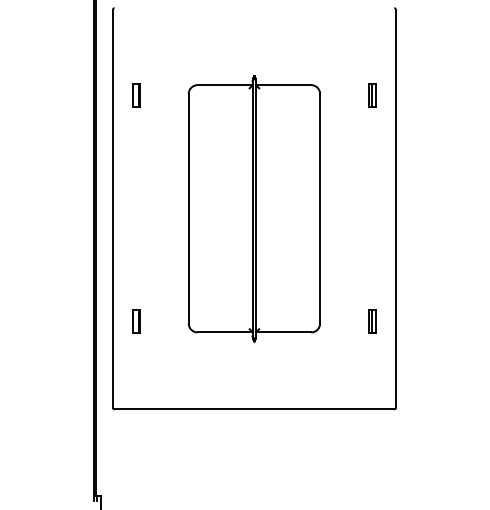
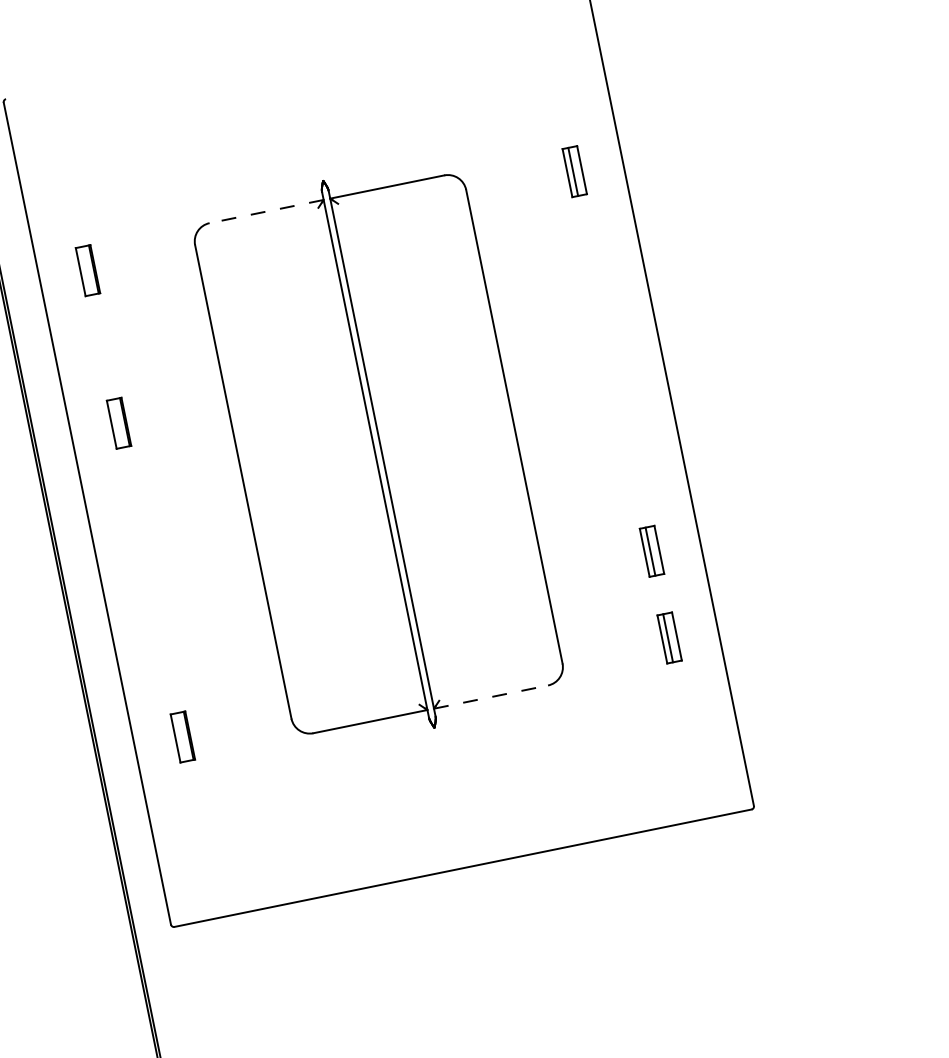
line: (225, 85) -> (267, 212), solid -> dashed
part: (136, 169) -> (119, 422), added
part: (372, 279) -> (652, 550), added
line: (283, 332) -> (490, 697), solid -> dashed

